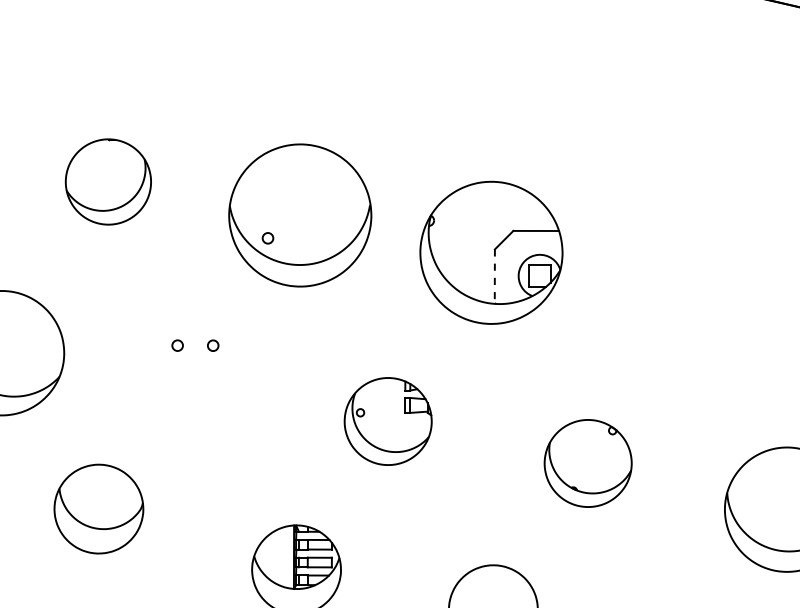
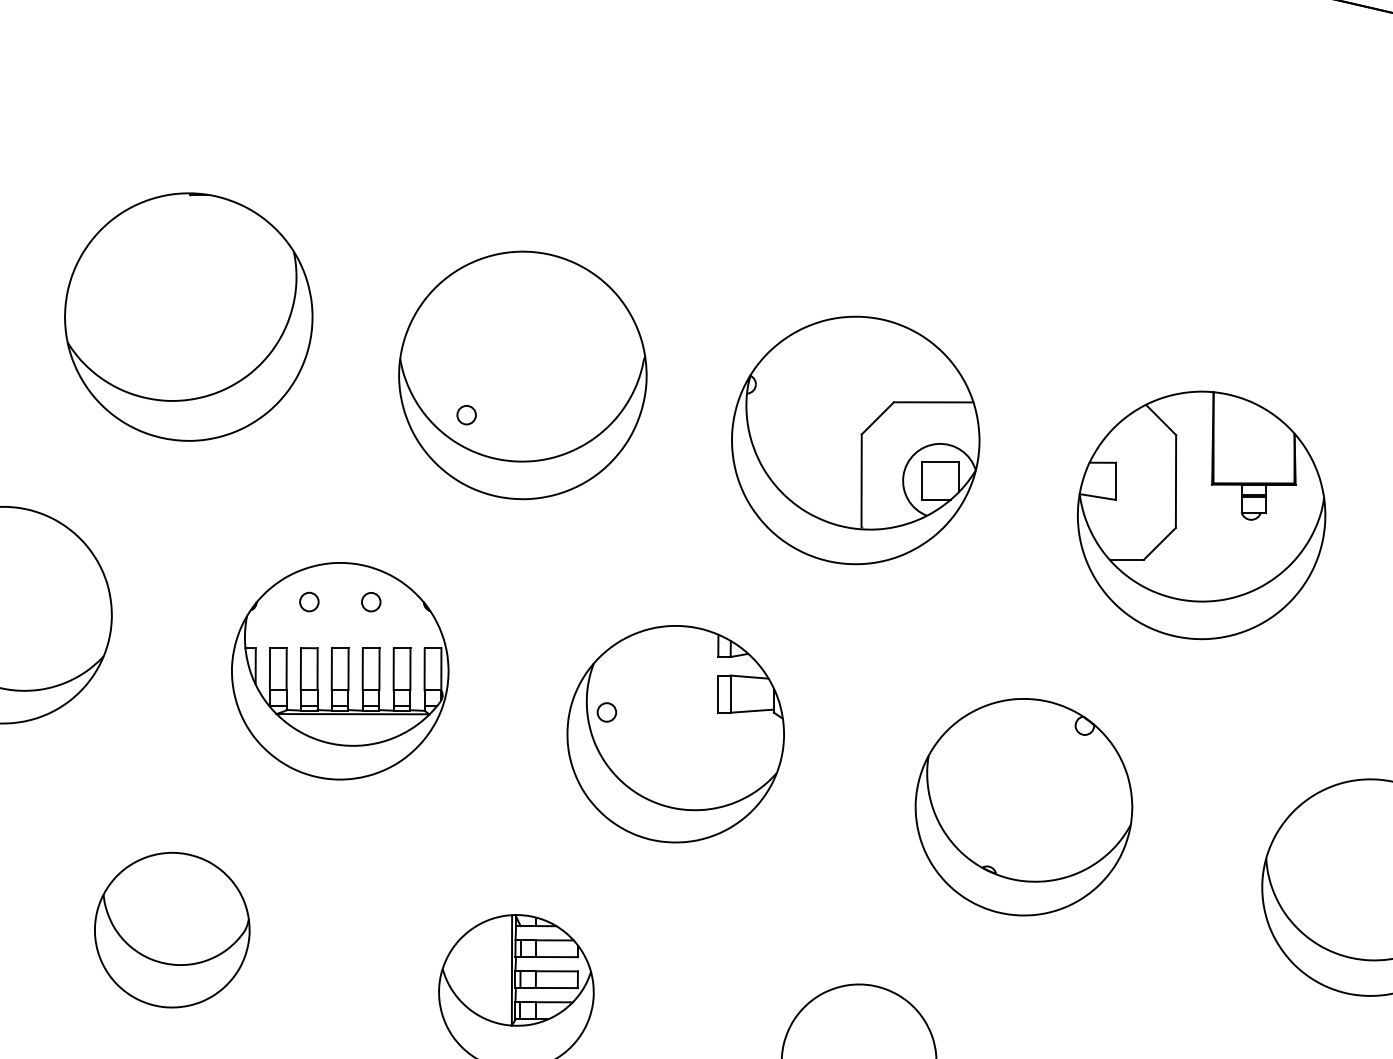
part: (108, 181) -> (188, 316), size x1.67
line: (494, 276) -> (861, 481), dashed -> solid
part: (690, 295) -> (1202, 514), added
part: (195, 385) -> (340, 671), added
part: (388, 421) -> (676, 734), size x1.43
part: (588, 463) -> (1024, 807), size x1.43
part: (98, 508) -> (171, 929), moved

